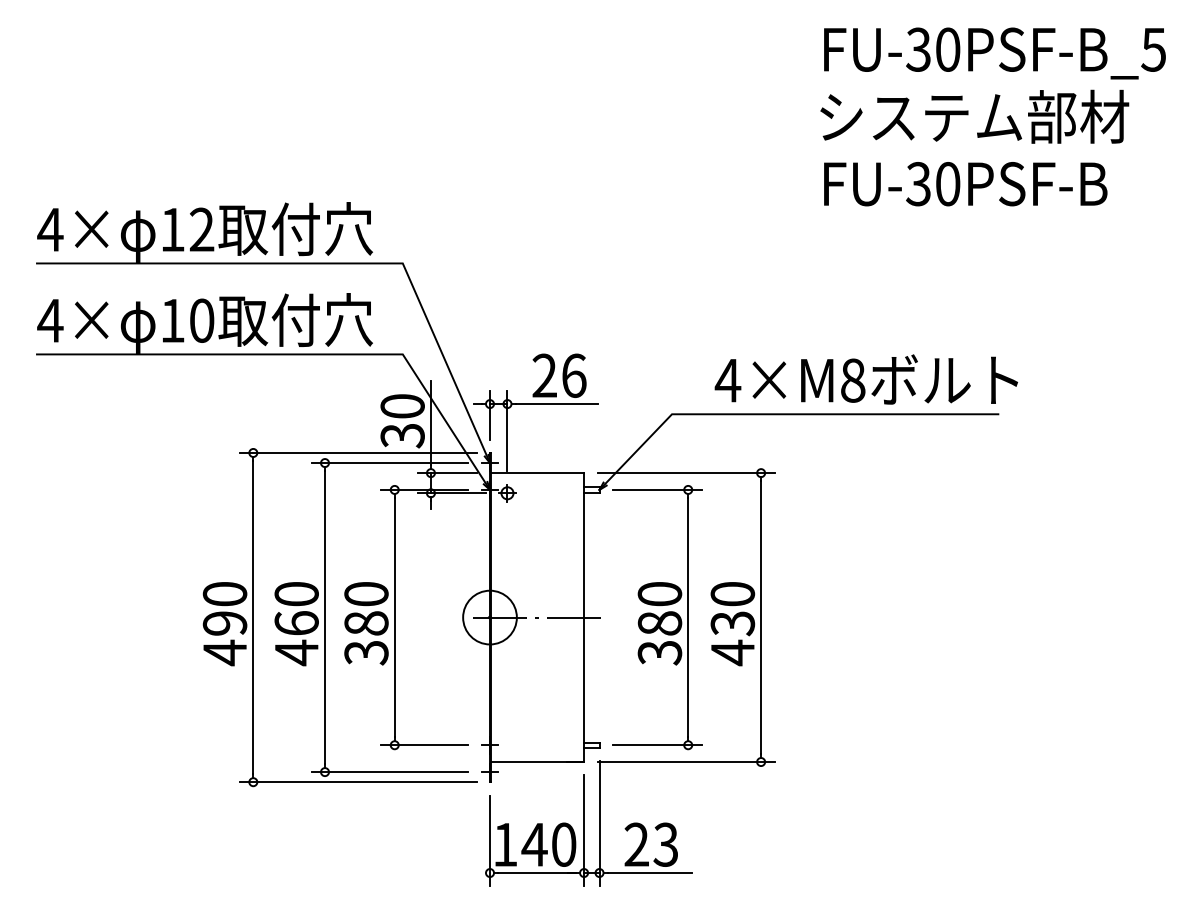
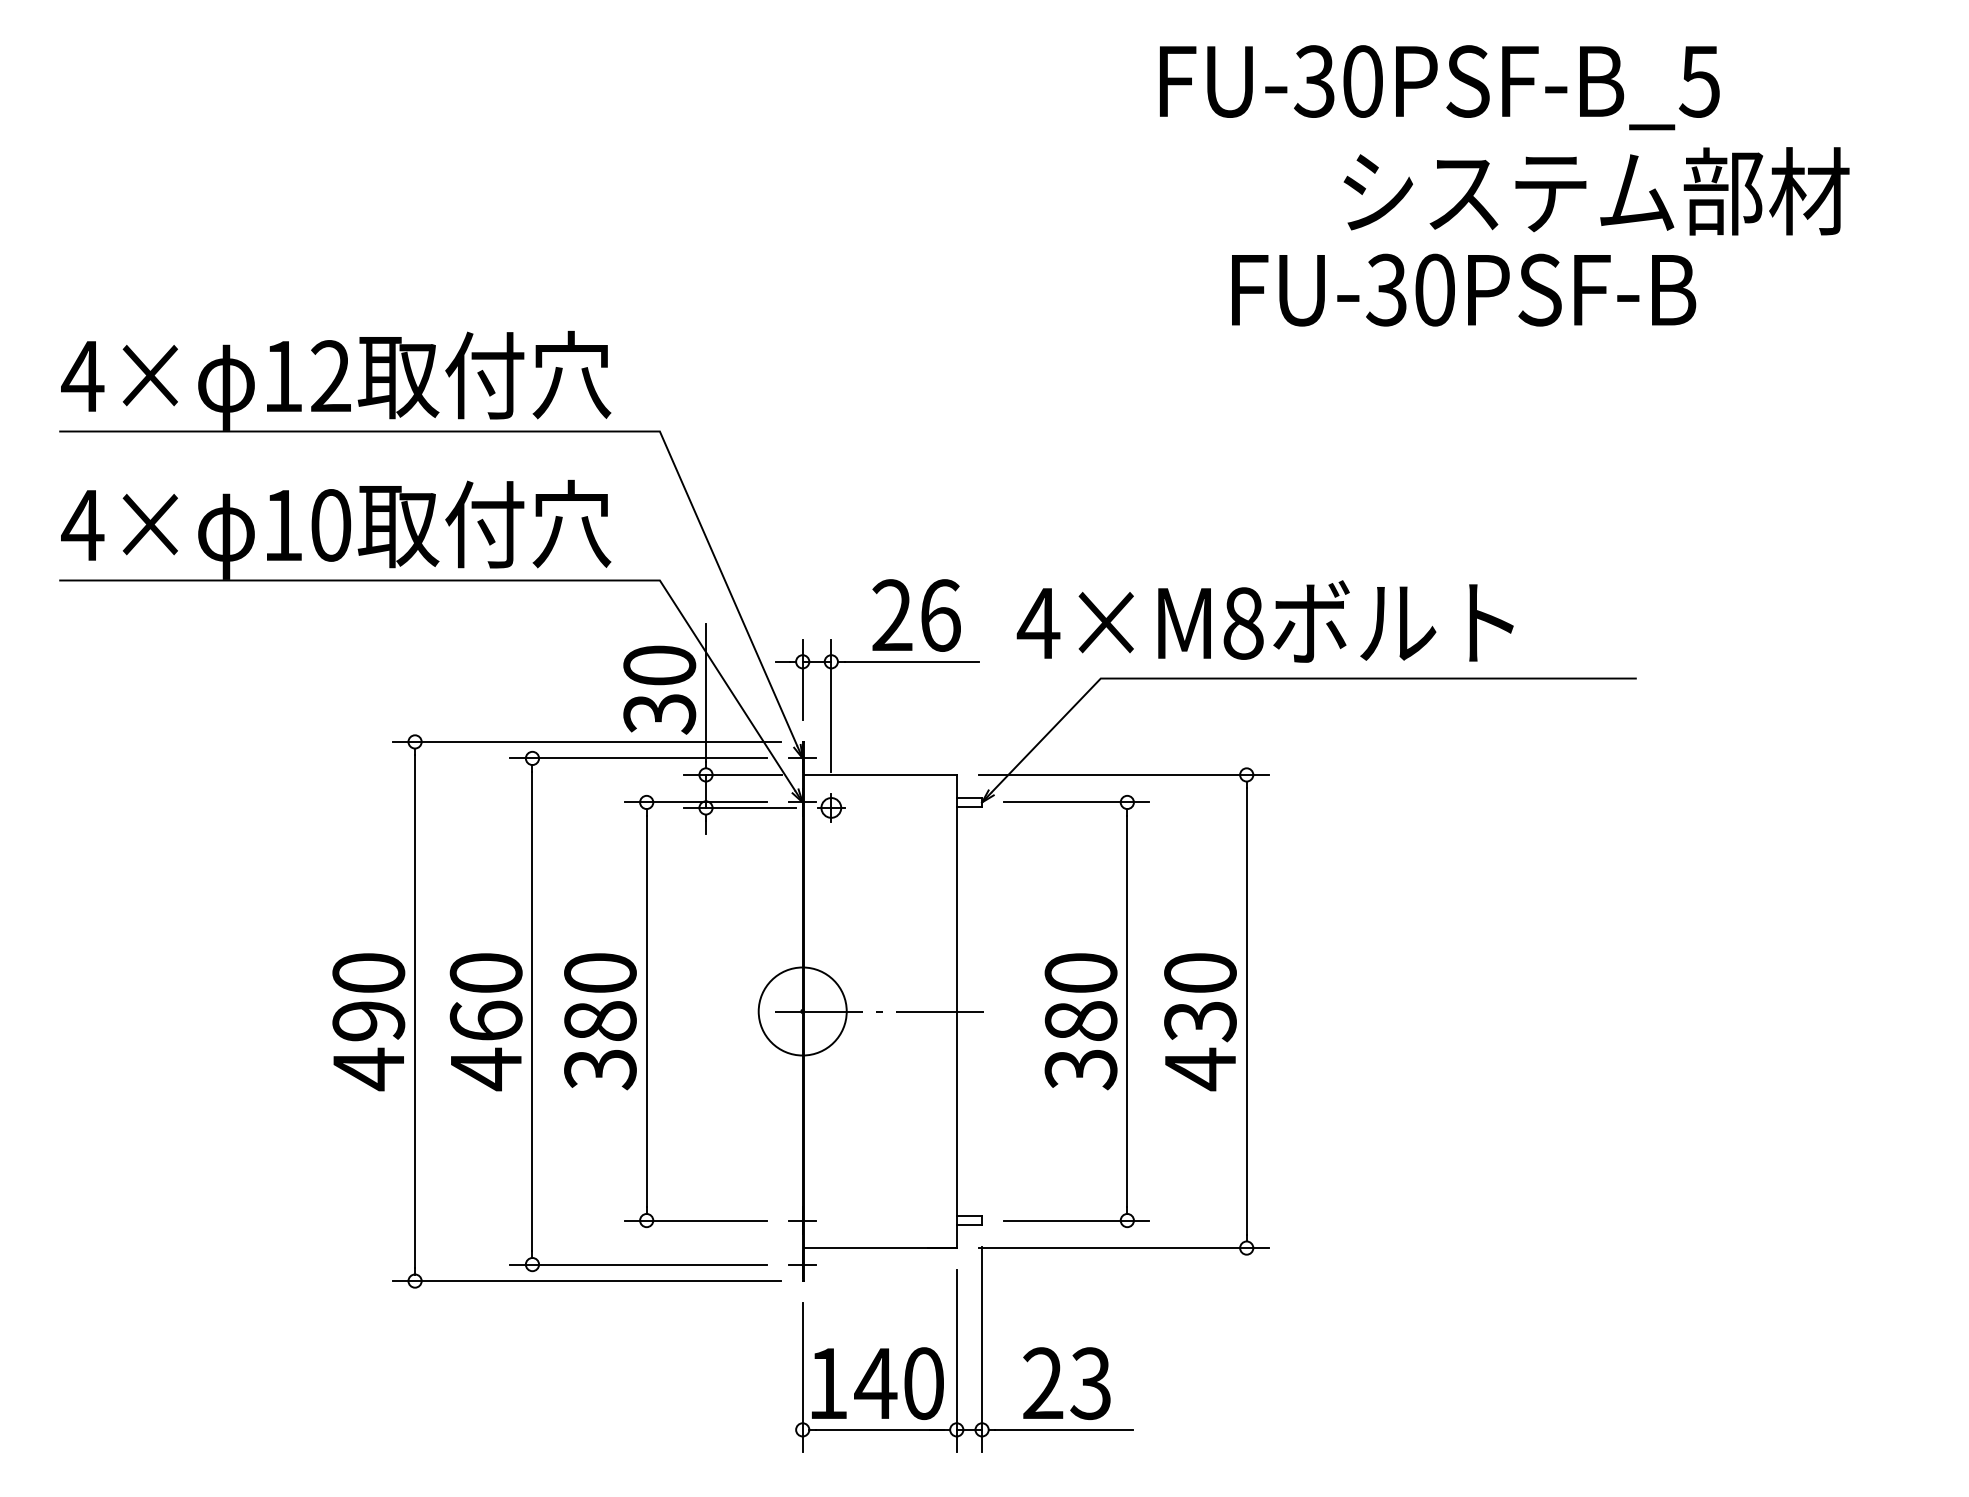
text: (994, 53) -> (1438, 87), moved
text: (965, 184) -> (1463, 290), moved
text: (865, 379) -> (1263, 621), moved

